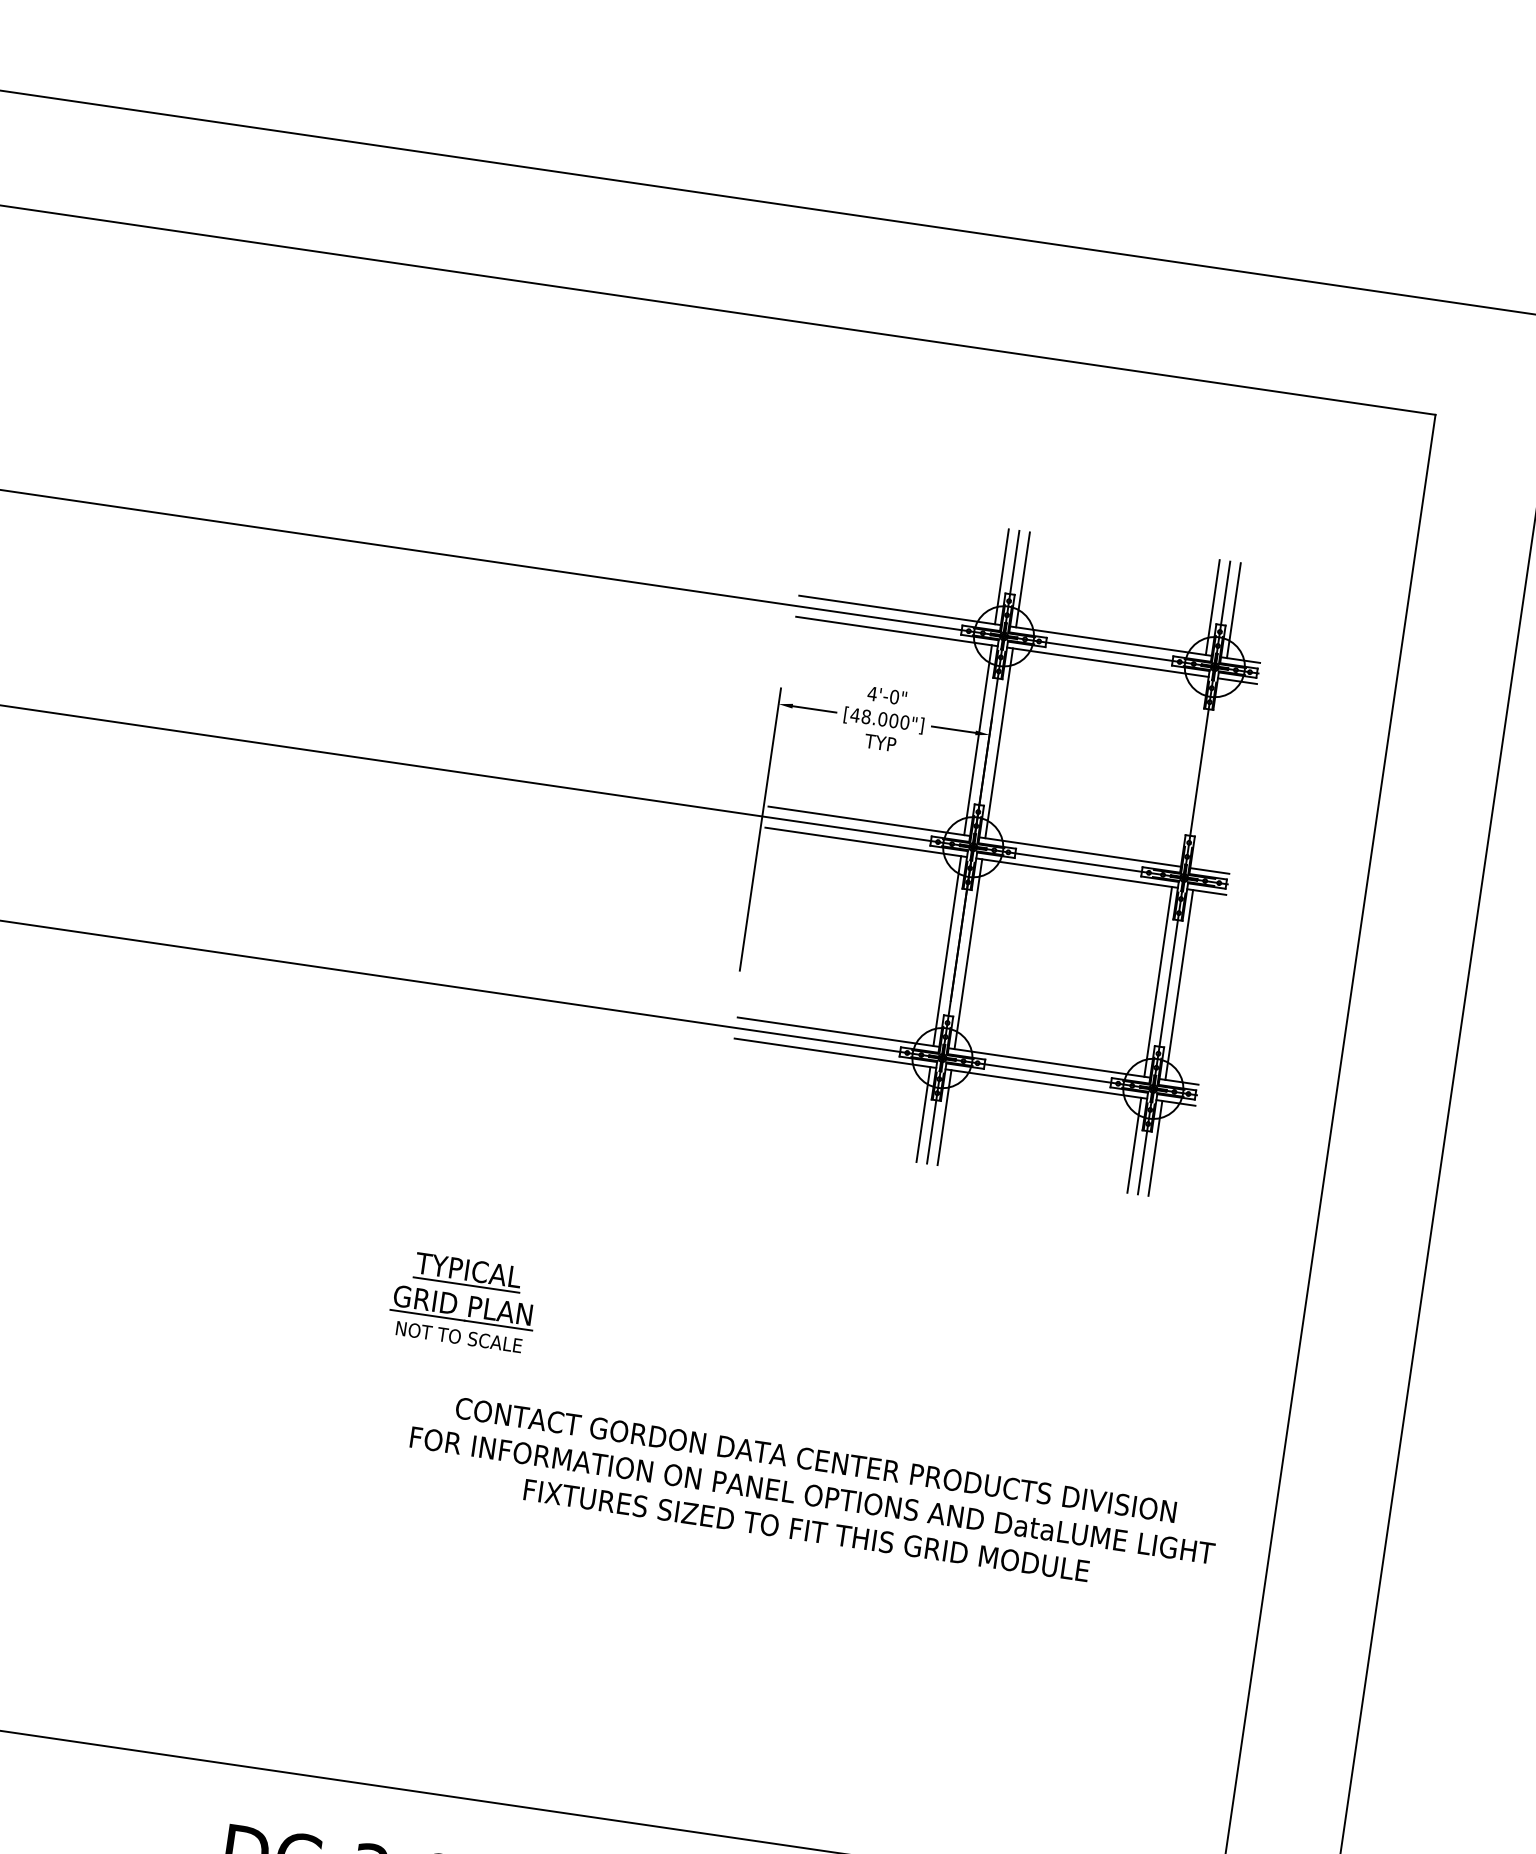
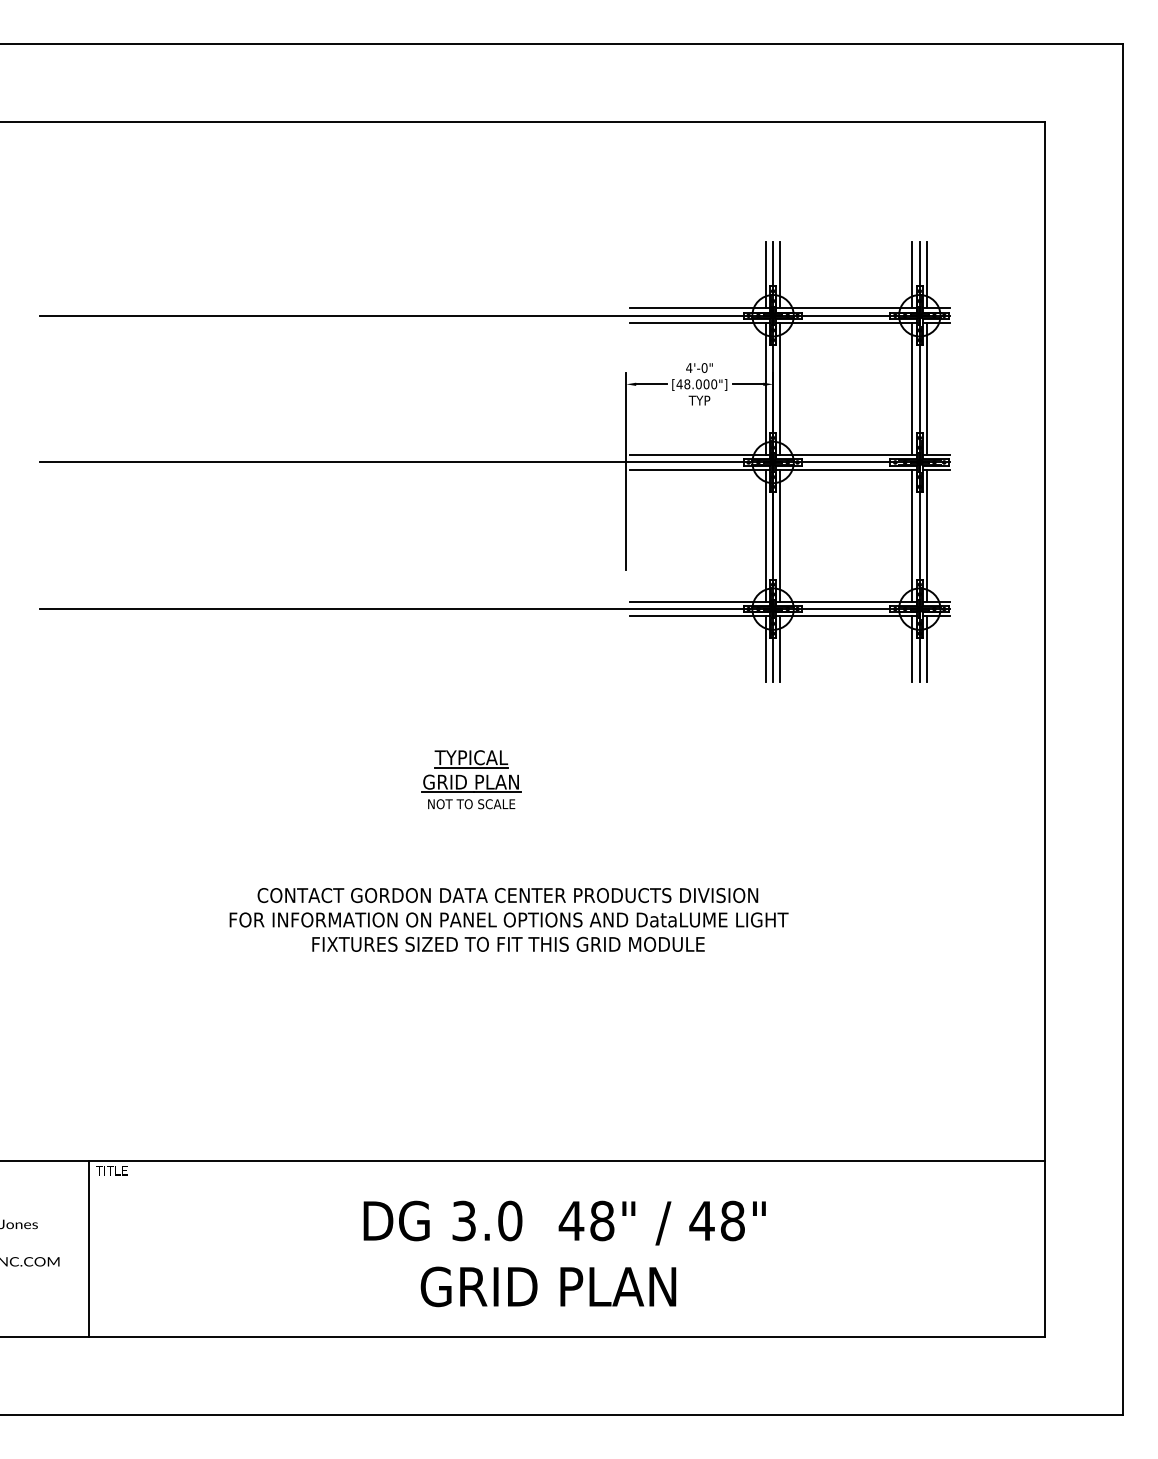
line: (1188, 771) -> (912, 389), added
line: (1210, 774) -> (927, 389), added
part: (464, 1301) -> (471, 779), moved
text: (811, 1494) -> (508, 919), moved

